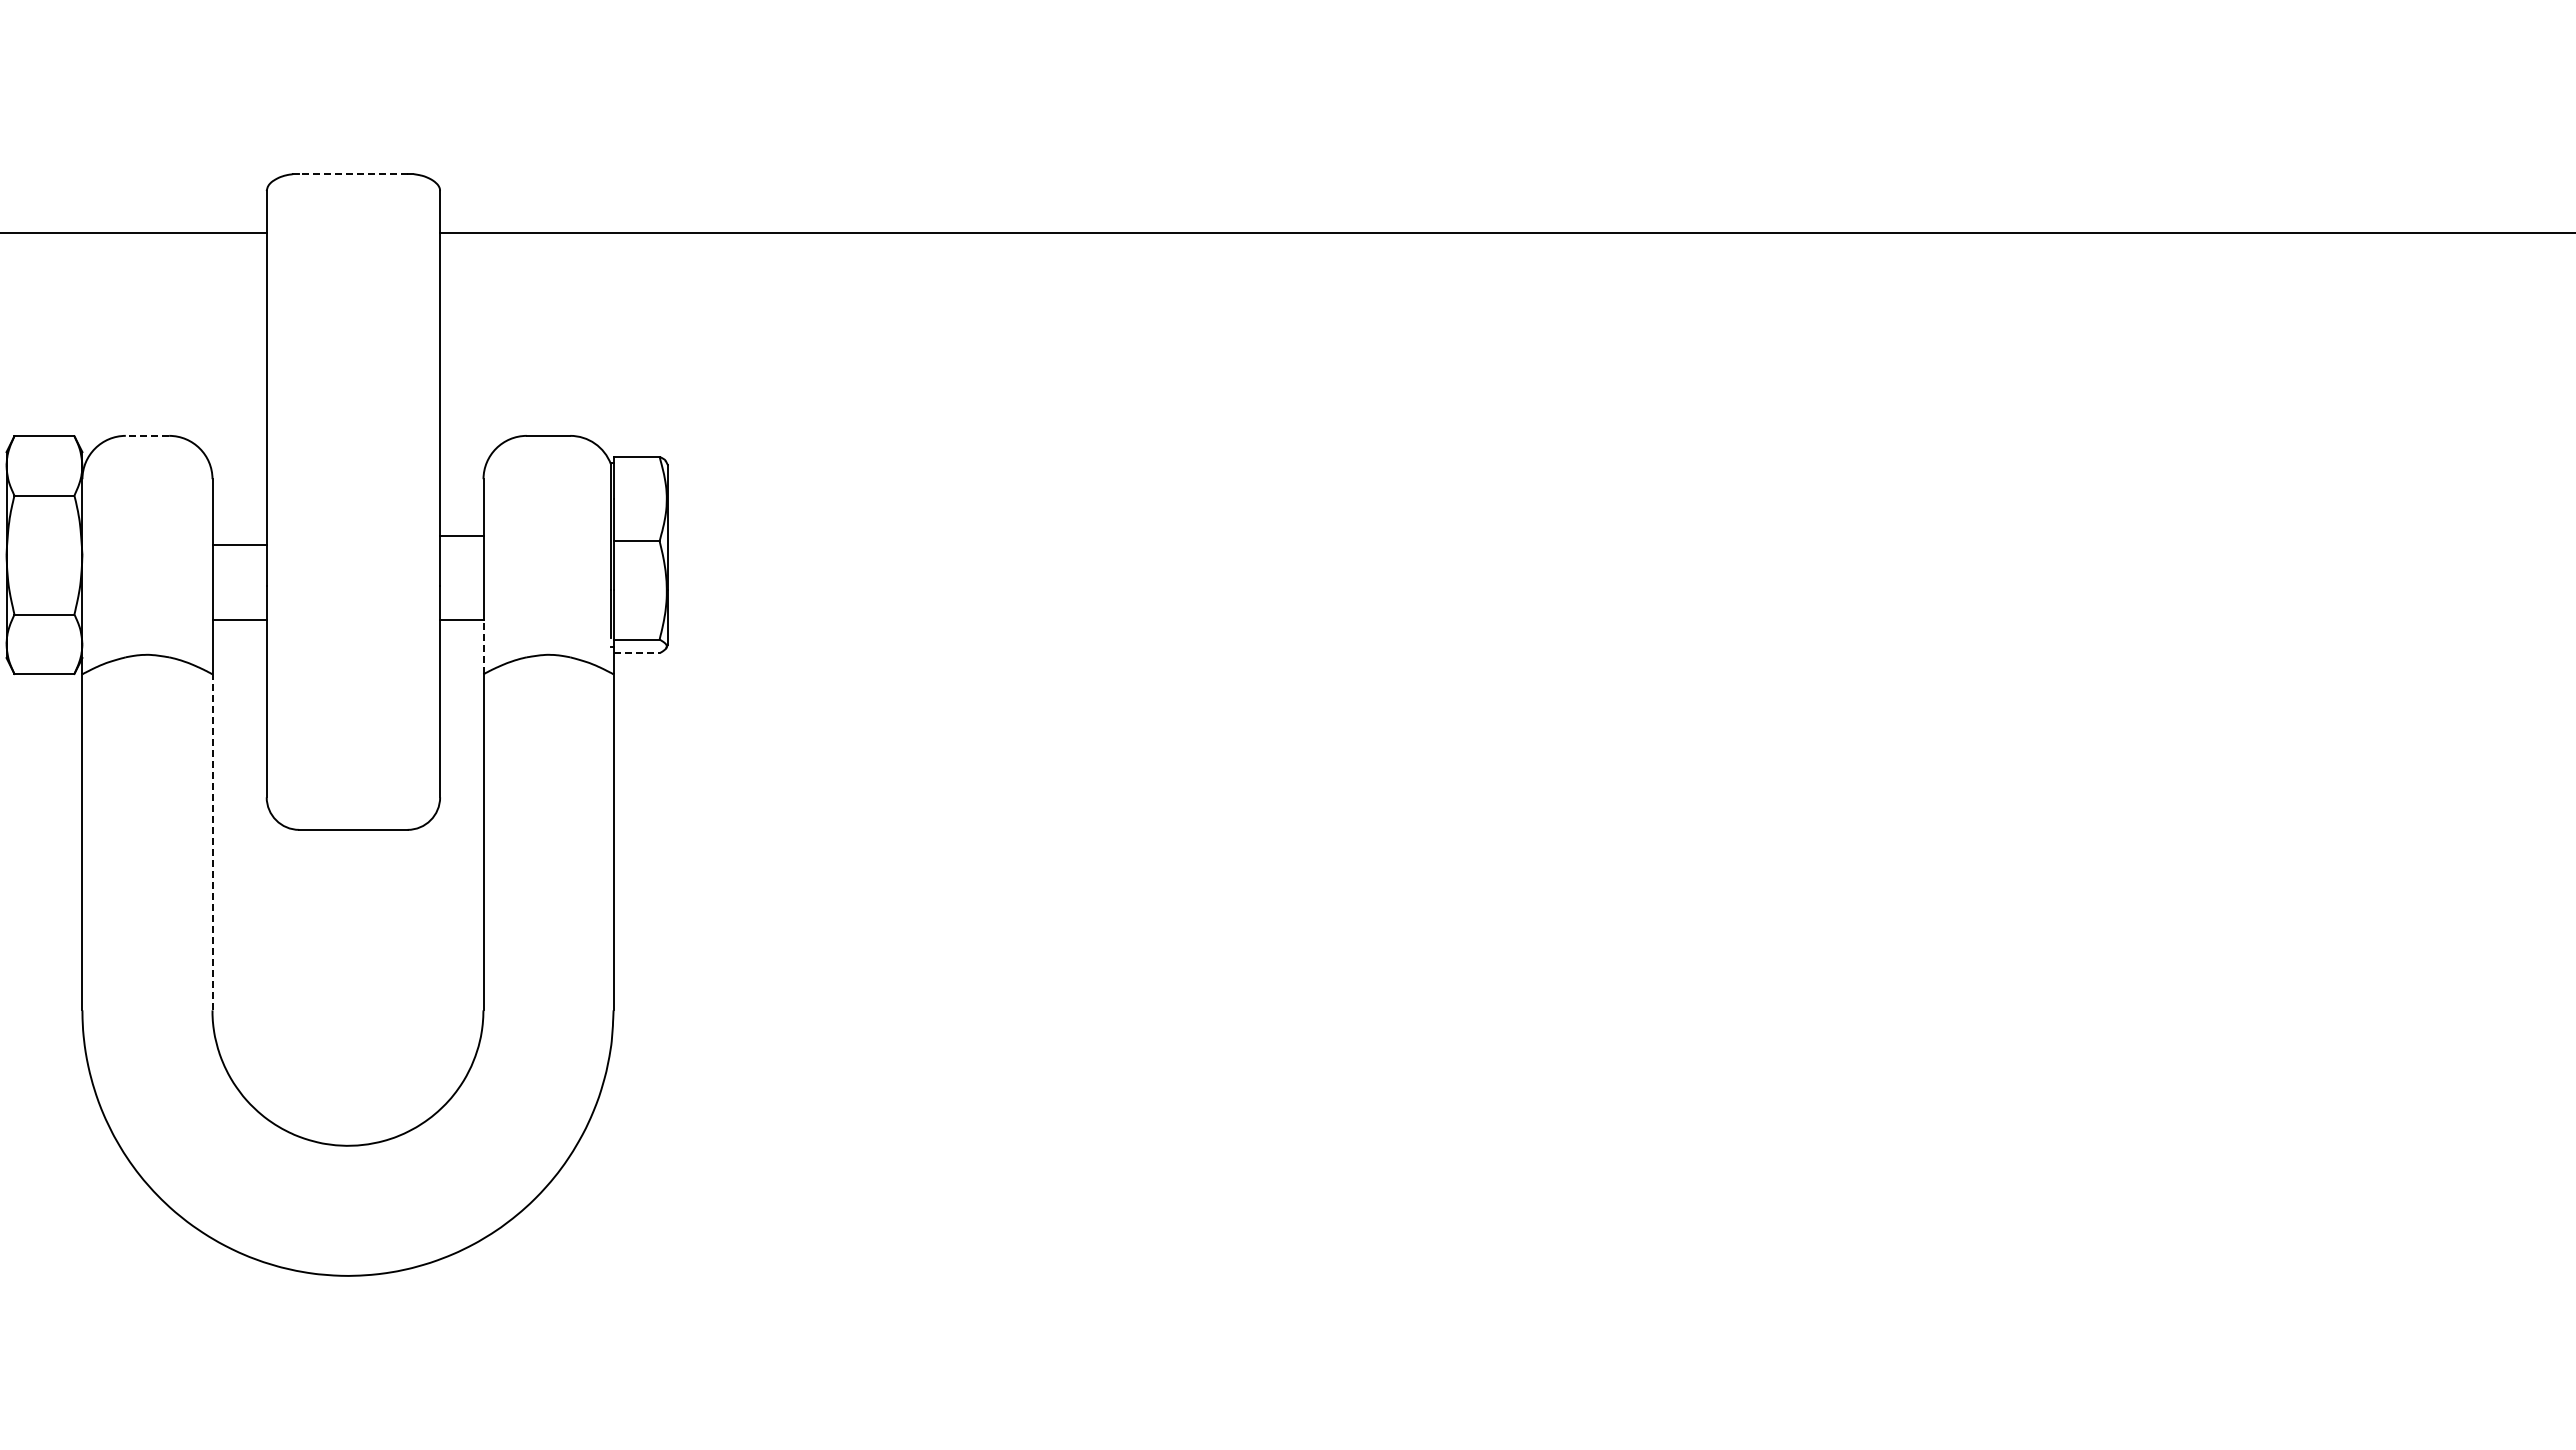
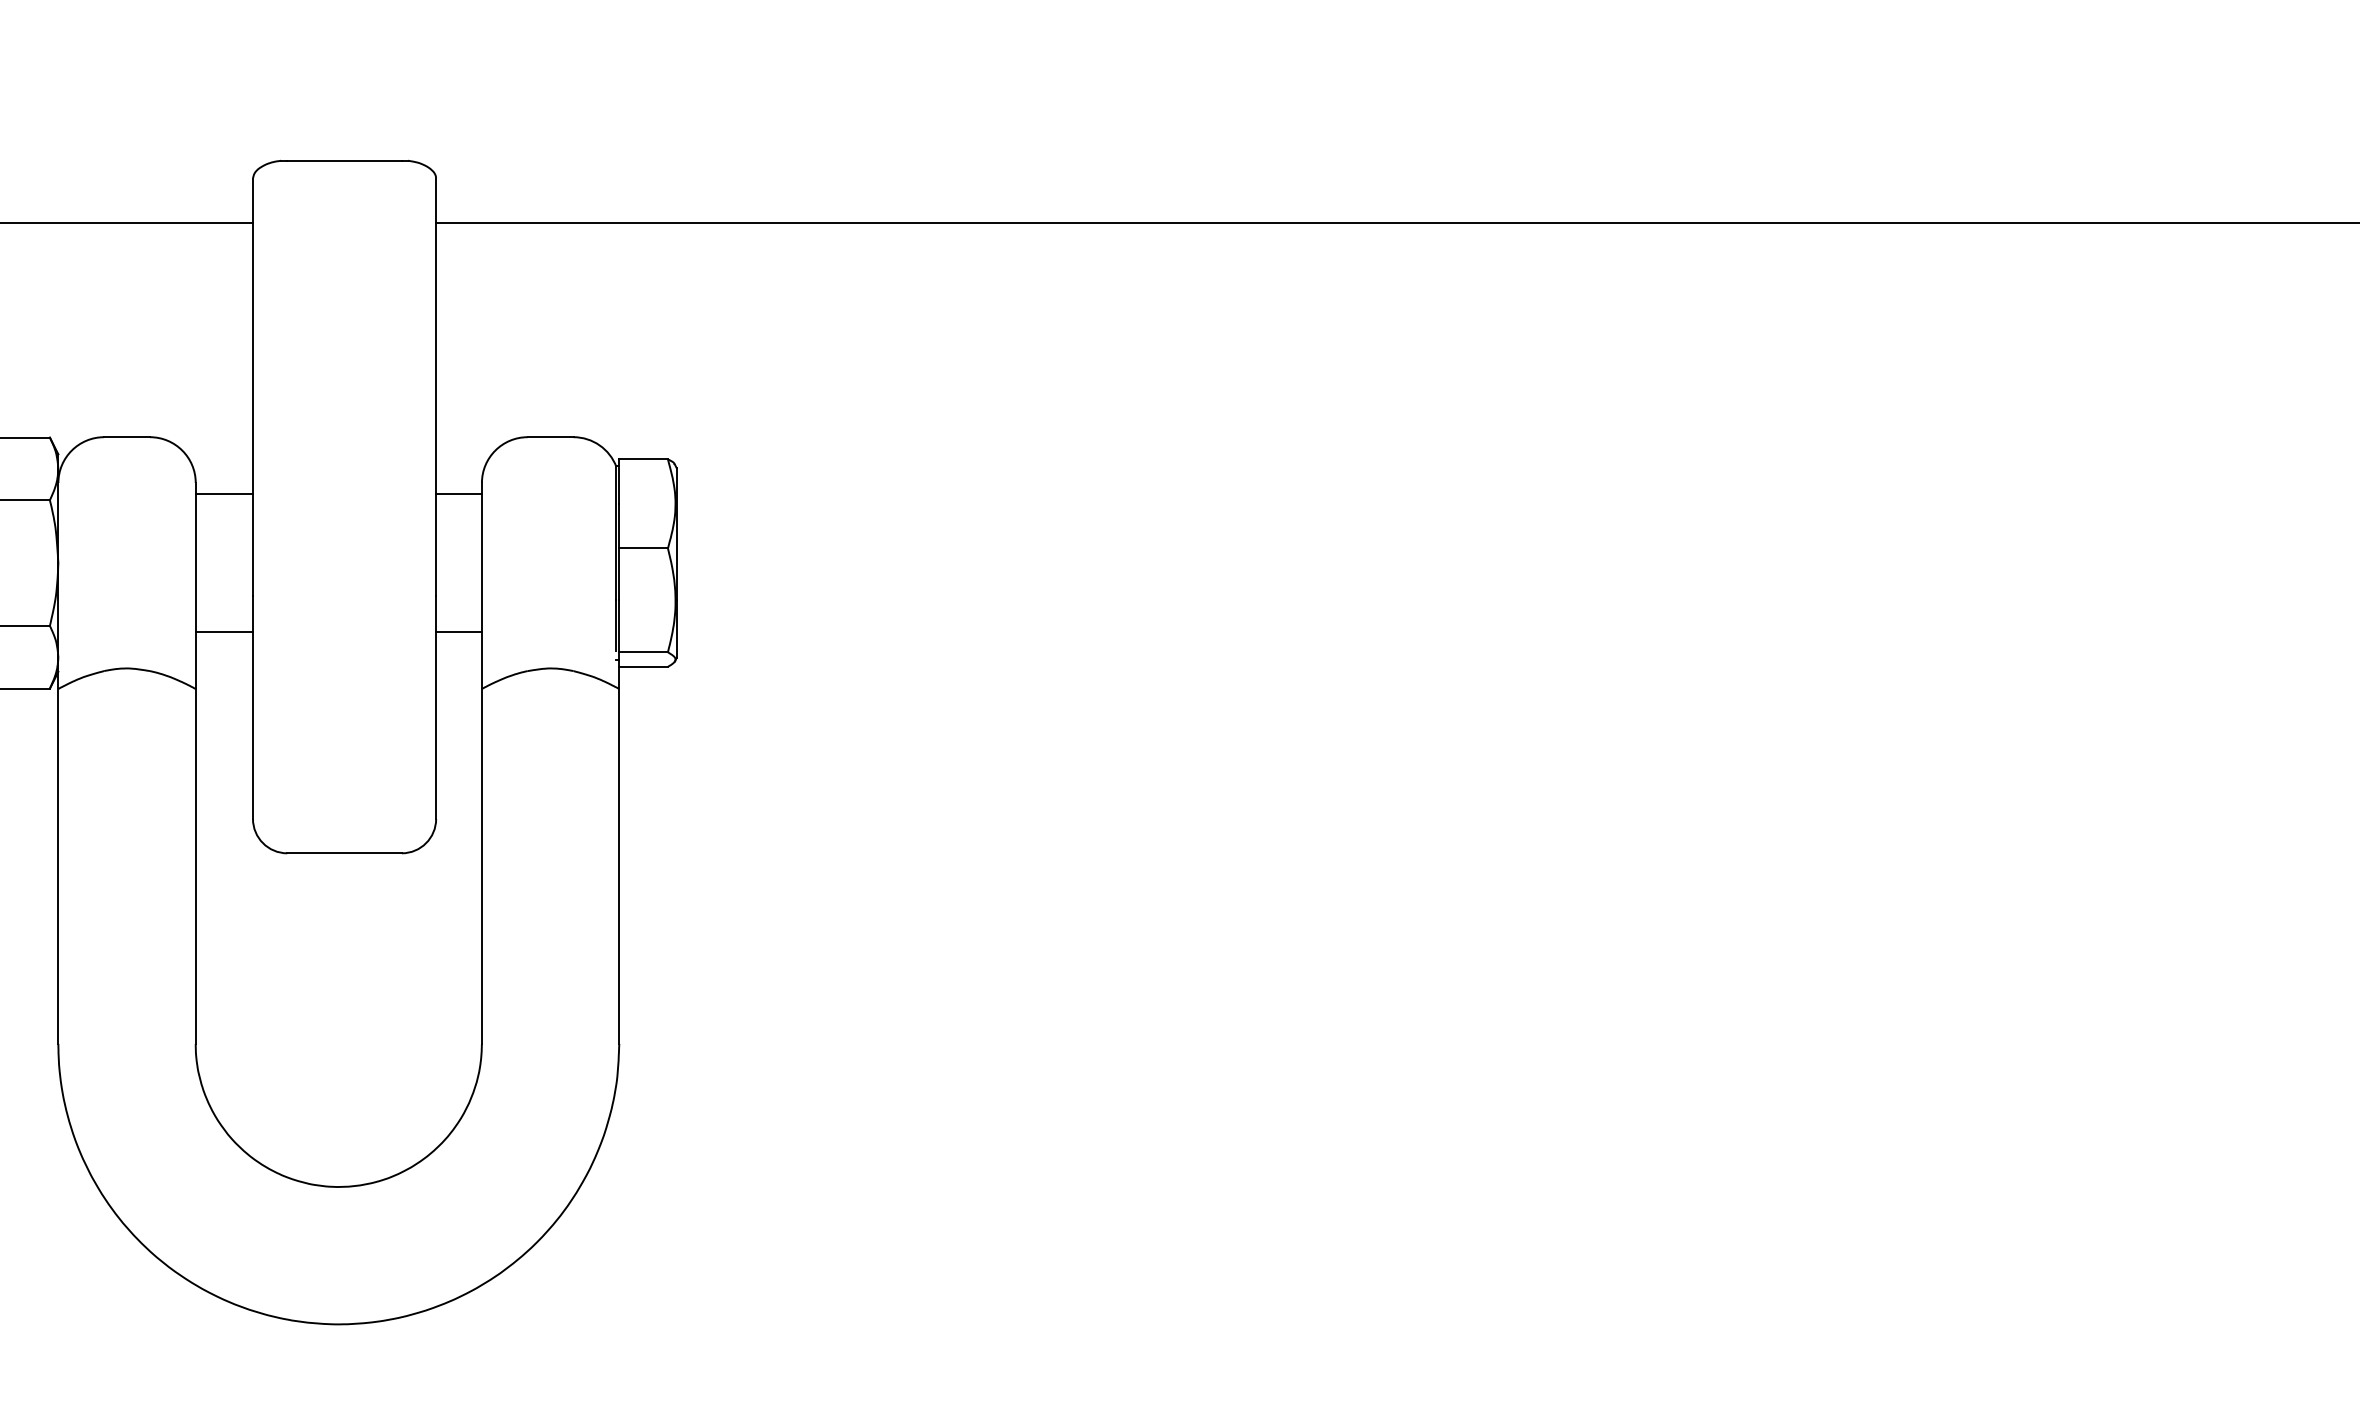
line: (352, 174) -> (343, 161), dashed -> solid
line: (147, 435) -> (127, 436), dashed -> solid
line: (461, 536) -> (458, 494), moved
line: (239, 545) -> (224, 494), moved
line: (483, 646) -> (481, 659), dashed -> solid
line: (637, 653) -> (644, 667), dashed -> solid
line: (212, 841) -> (195, 865), dashed -> solid

